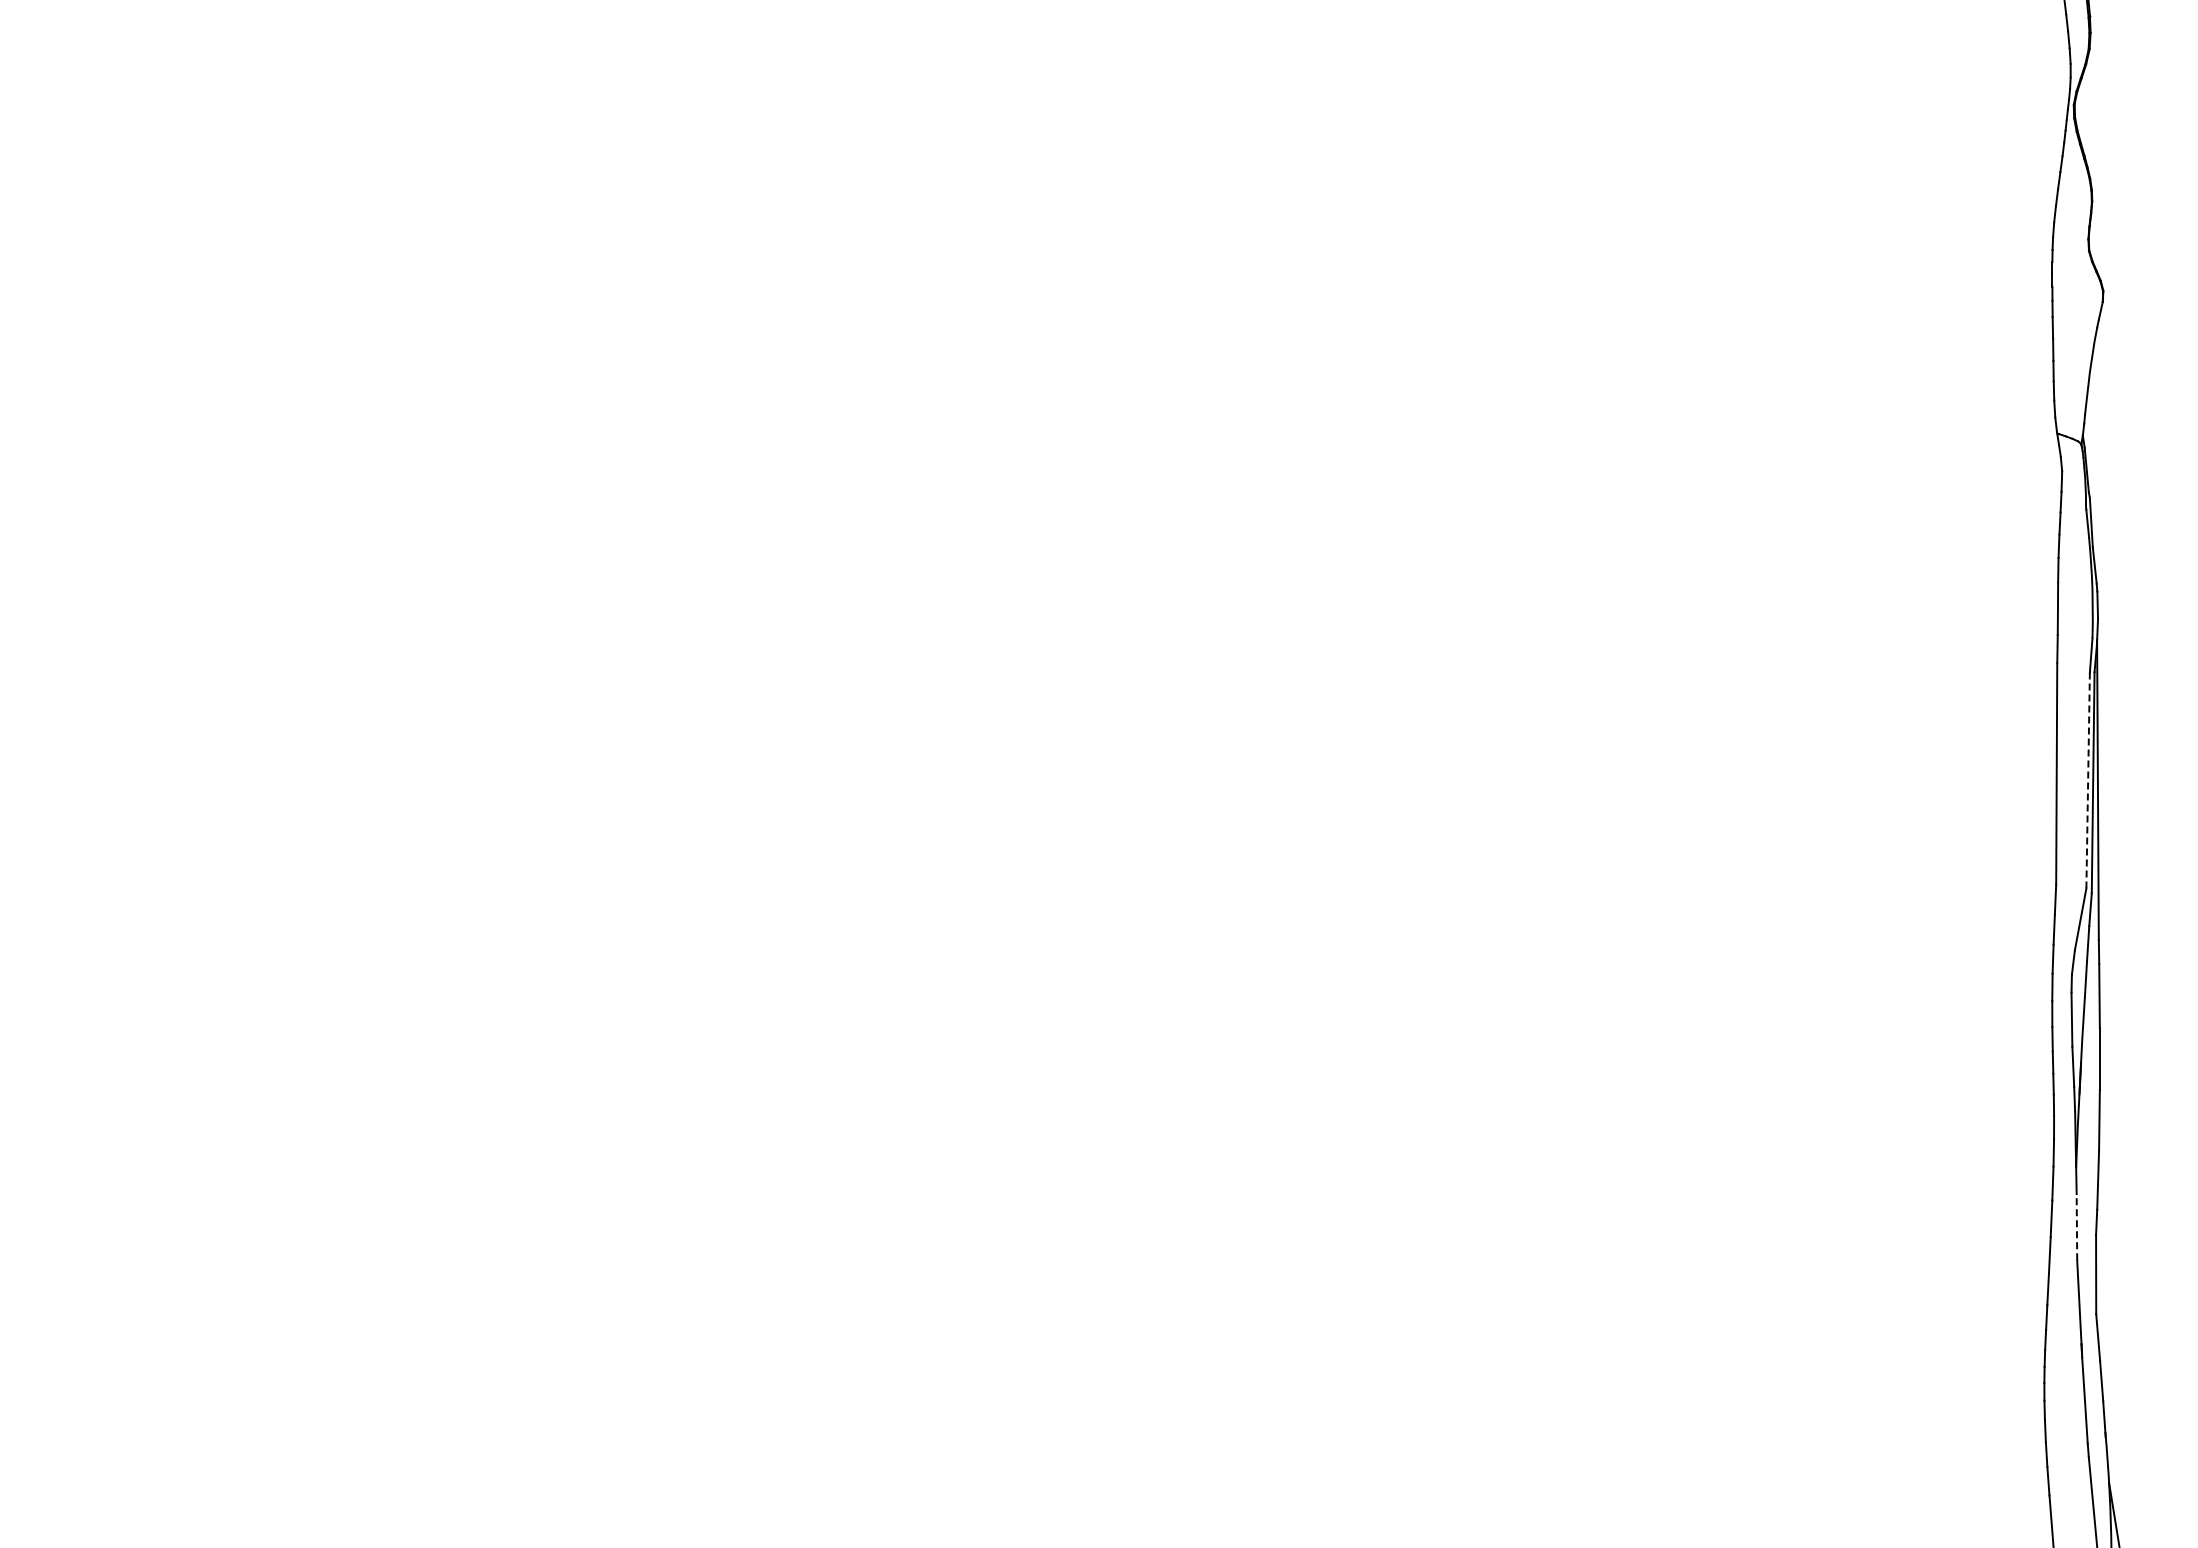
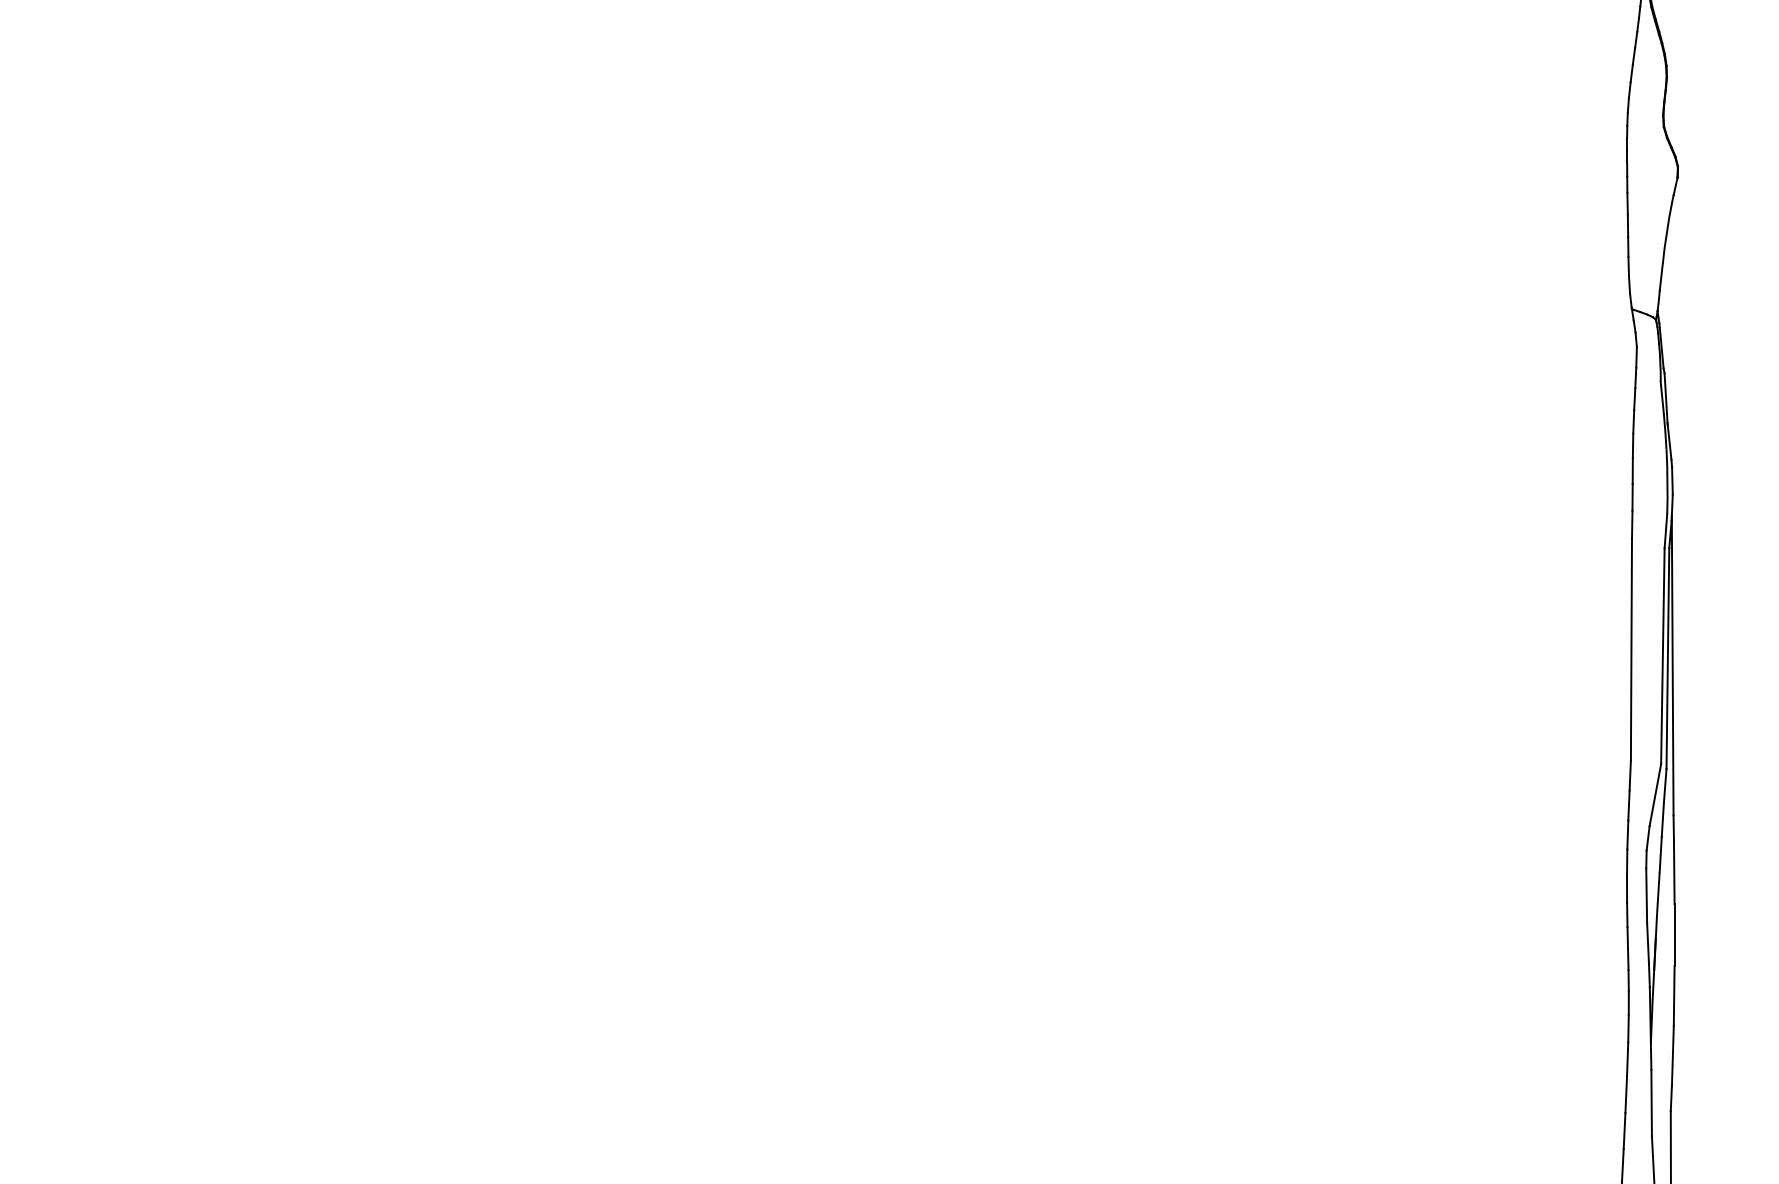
line: (2088, 780) -> (1663, 656), dashed -> solid
line: (2076, 1226) -> (1651, 1102), dashed -> solid

